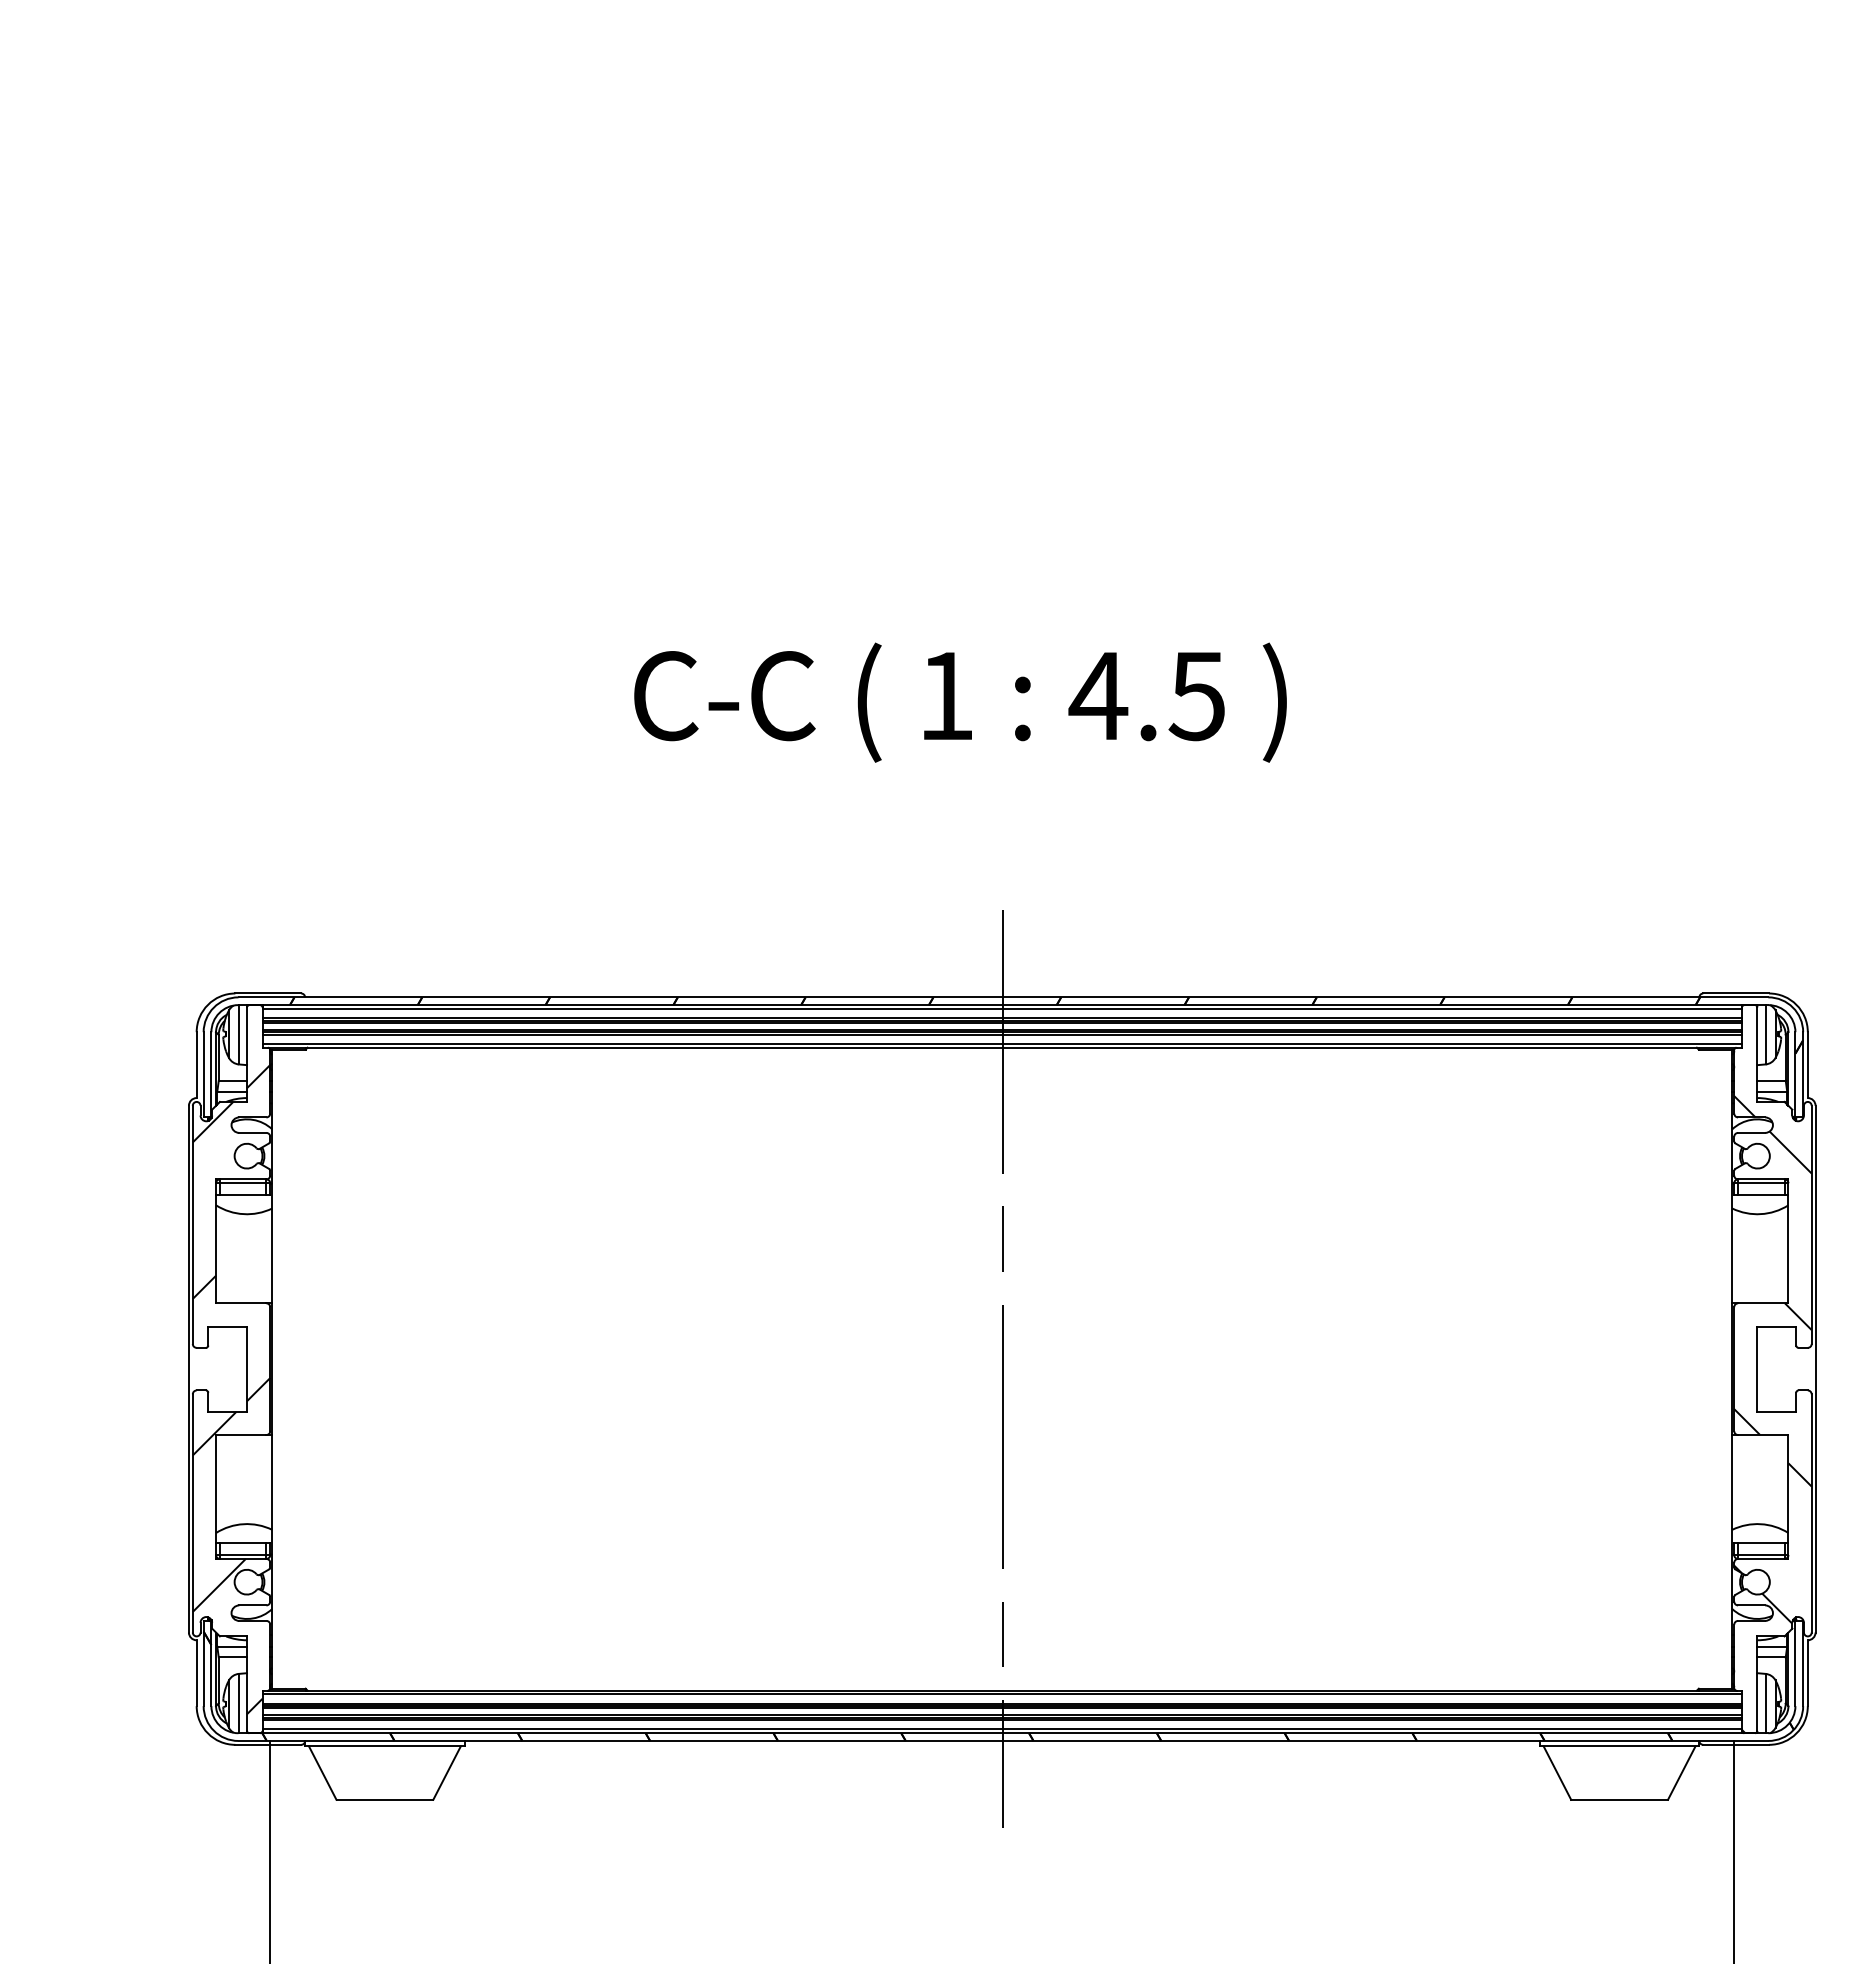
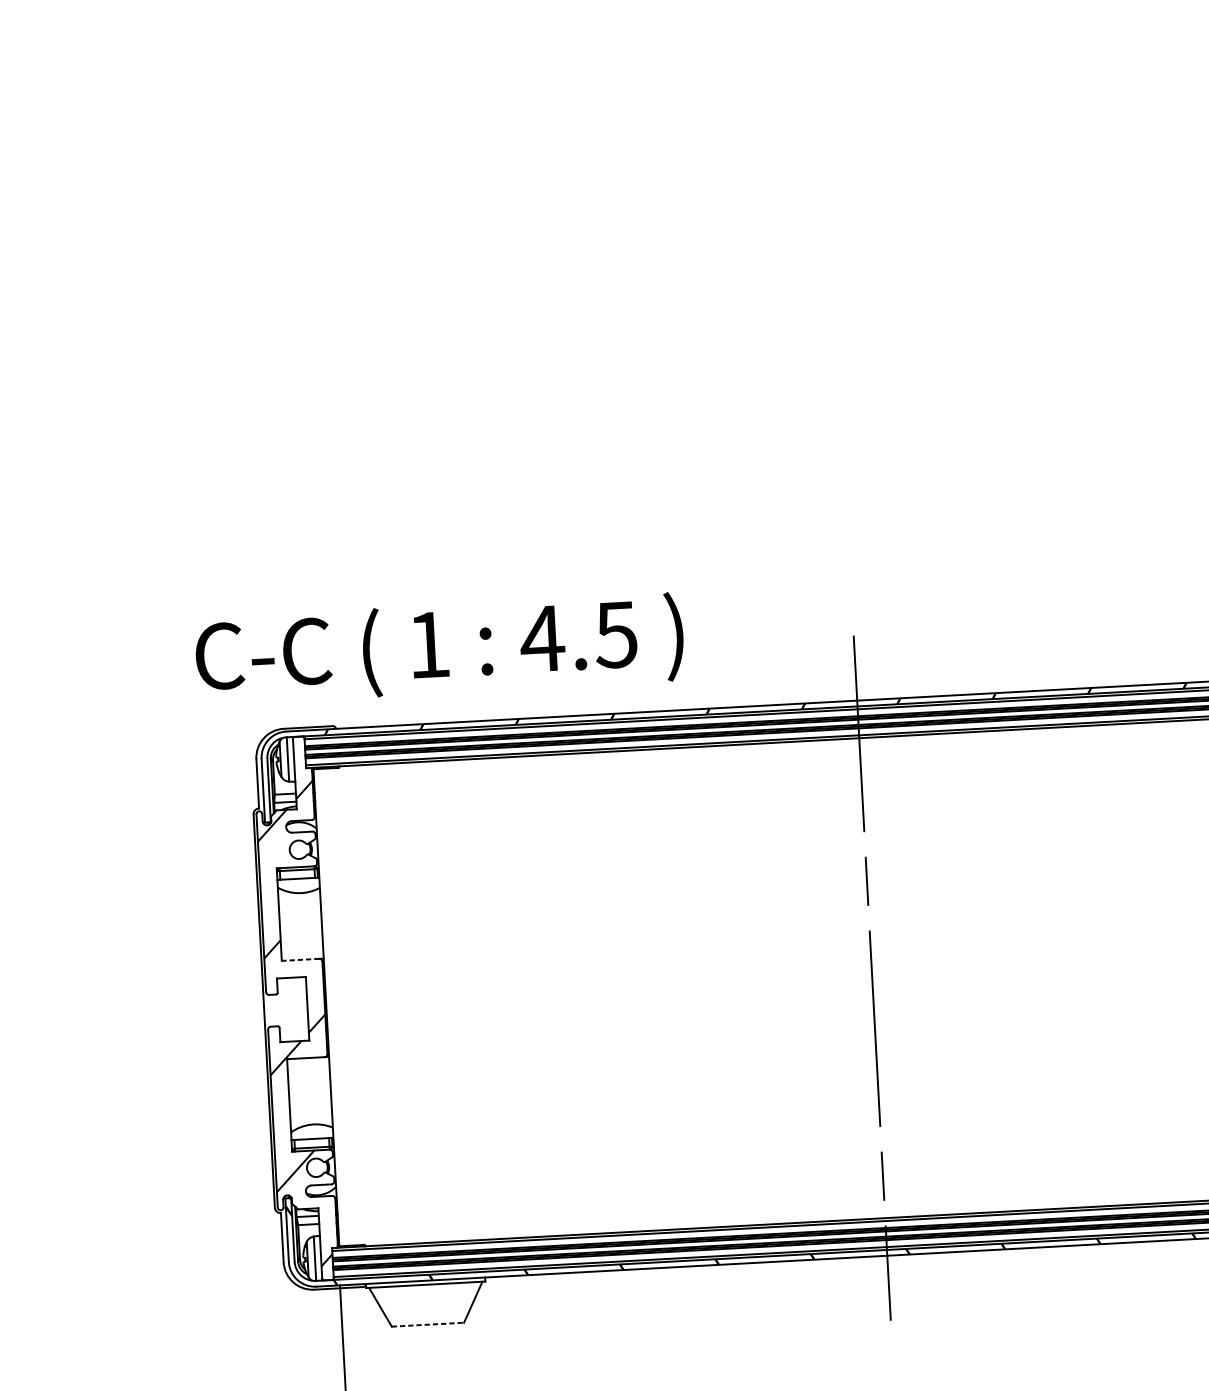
text: (960, 702) -> (439, 649), moved
line: (240, 1303) -> (300, 960), solid -> dashed
line: (385, 1799) -> (428, 1324), solid -> dashed

